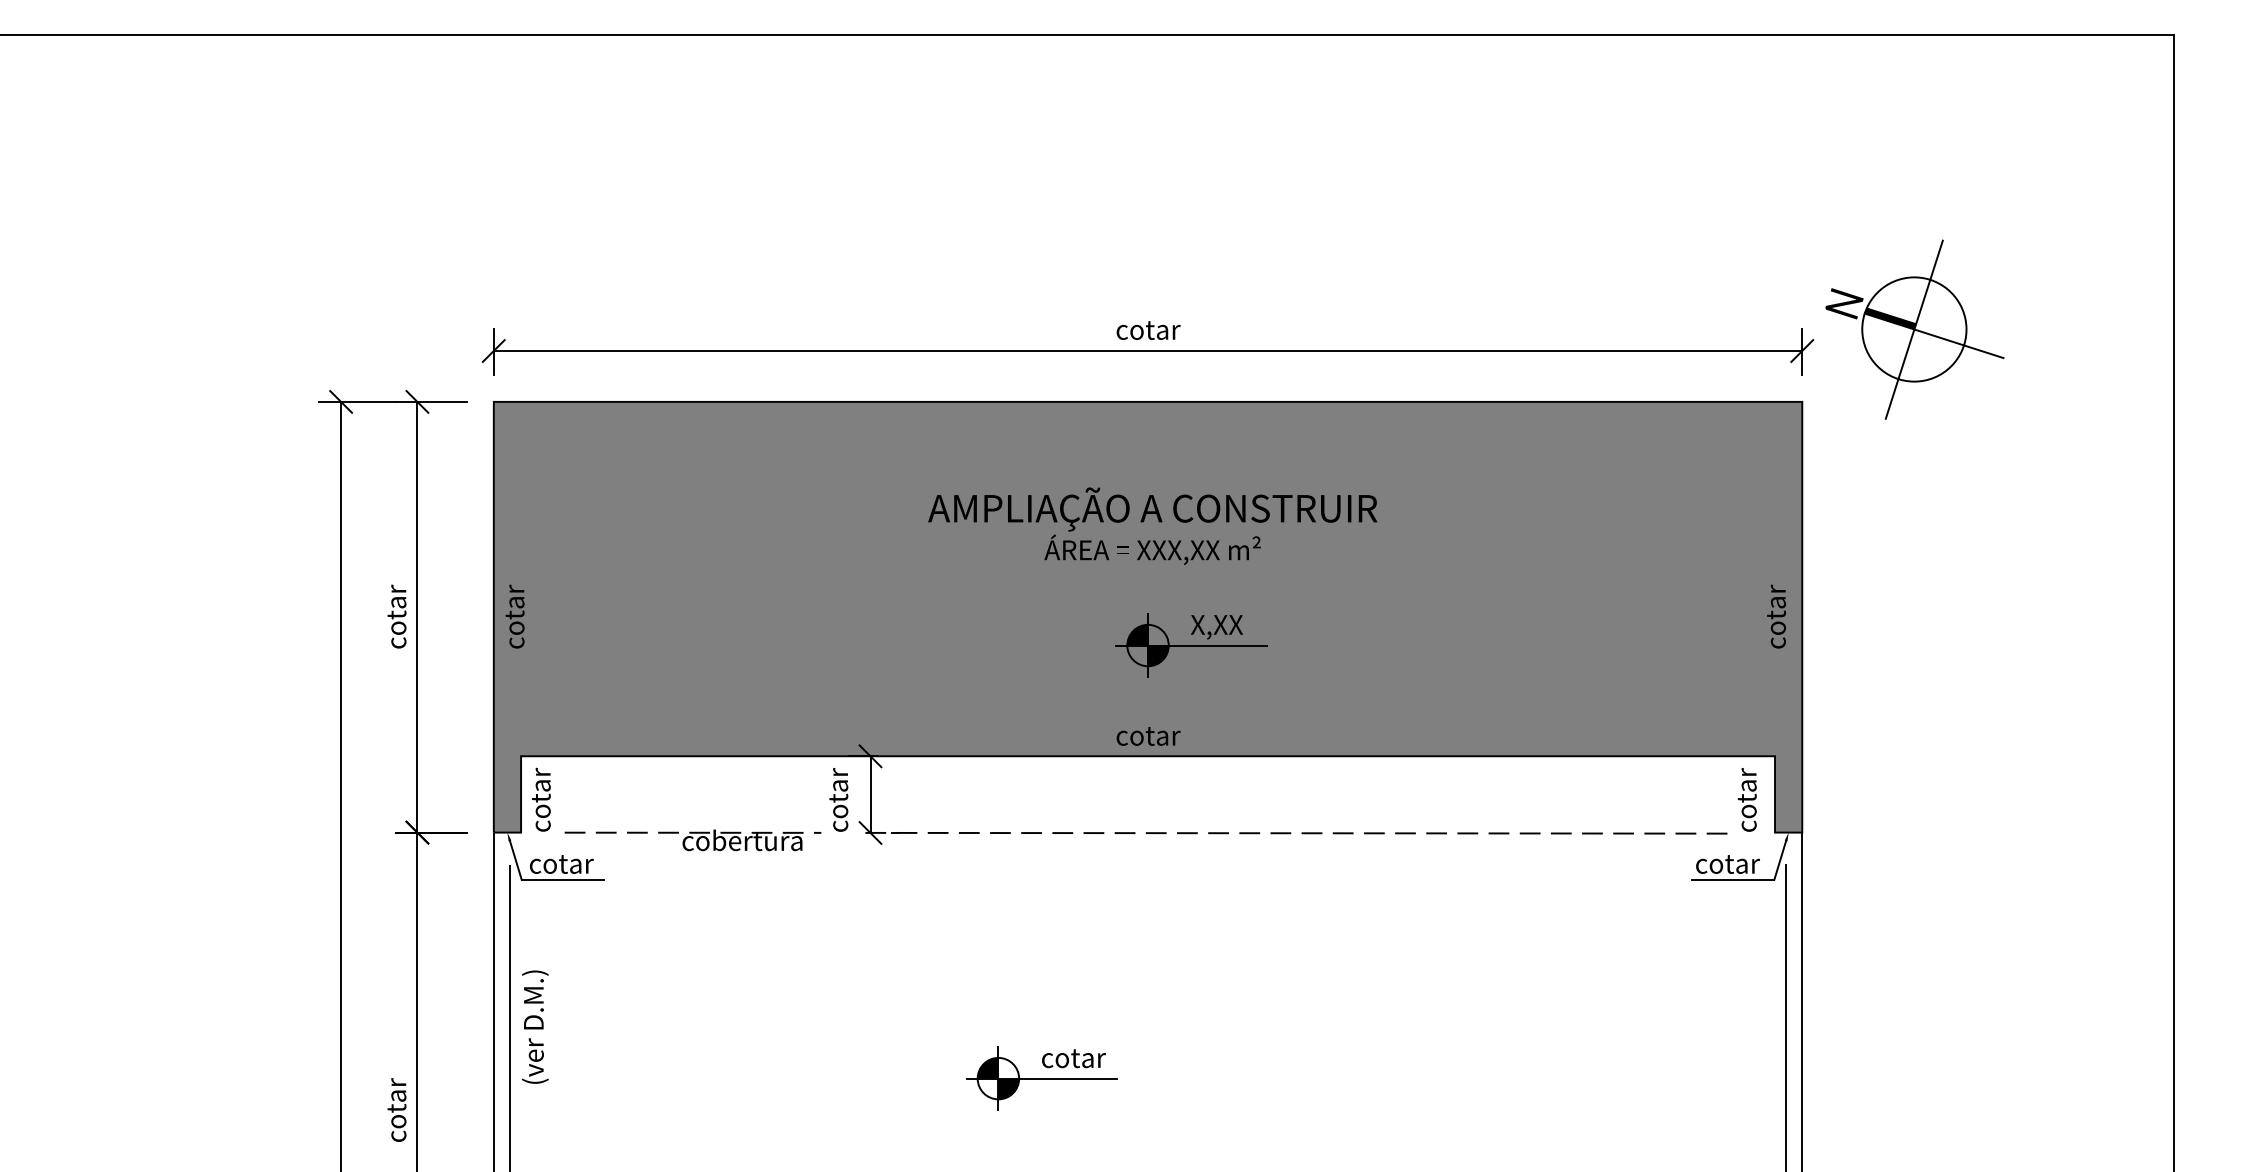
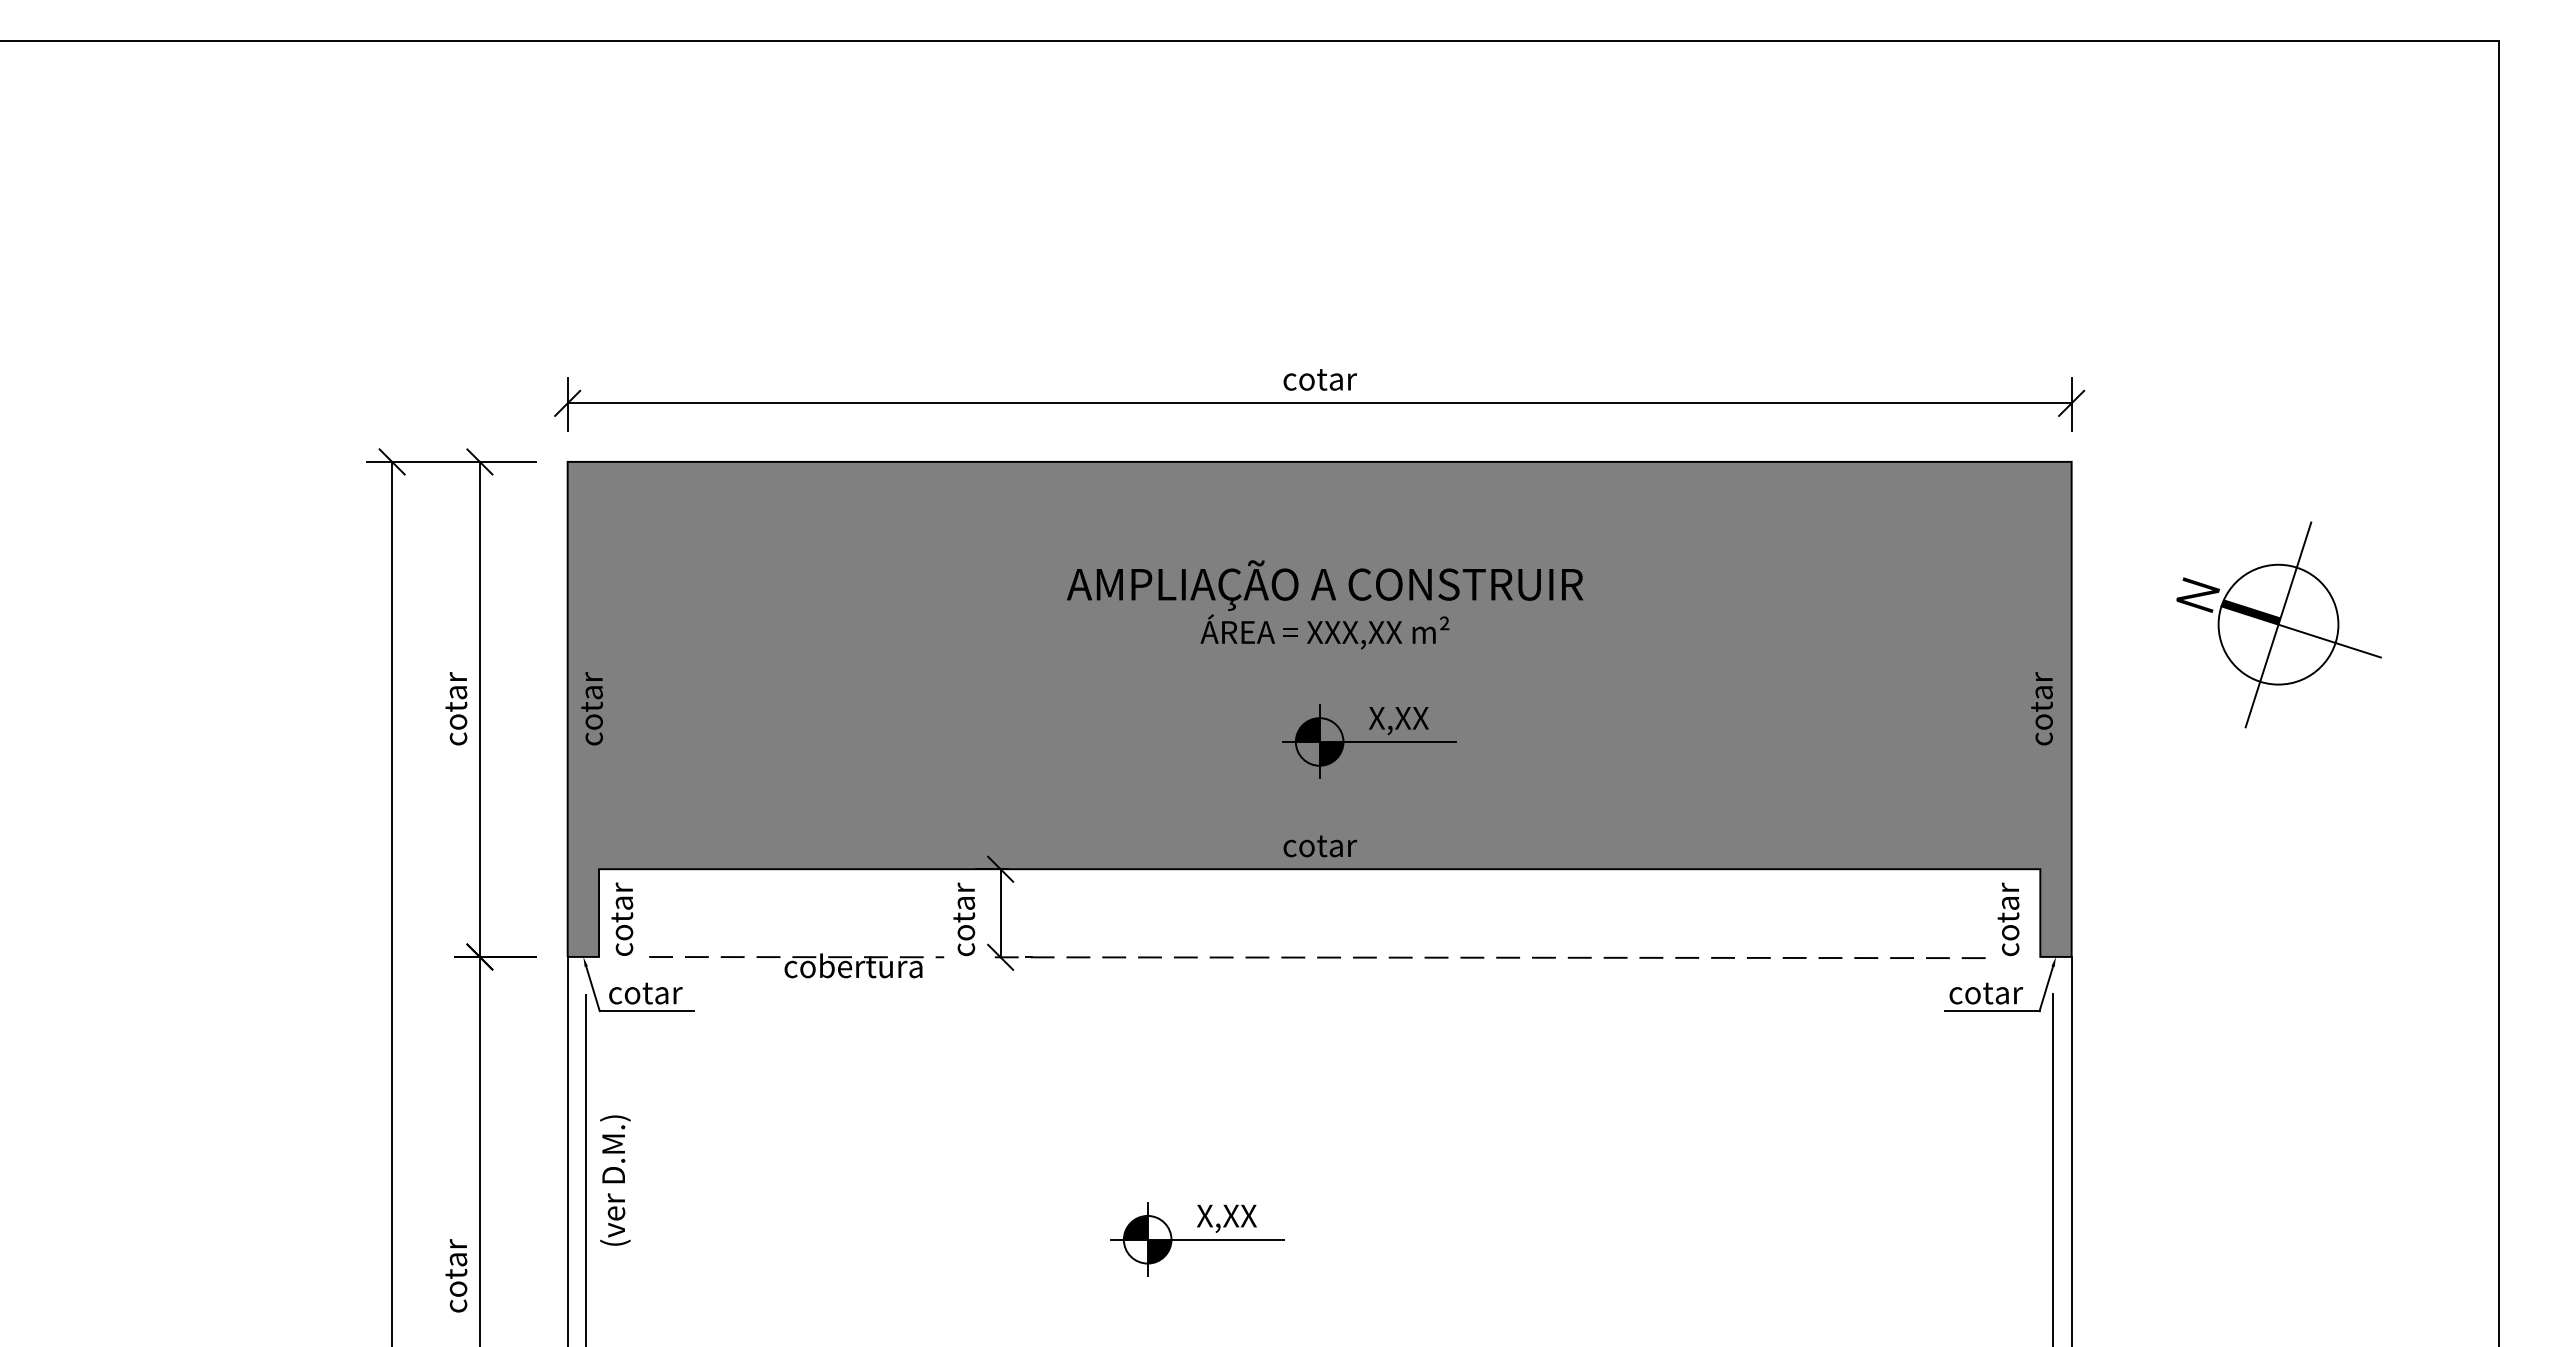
part: (1914, 329) -> (2278, 624), moved
text: (1073, 1060) -> (1234, 1218), cotar -> X,XX

